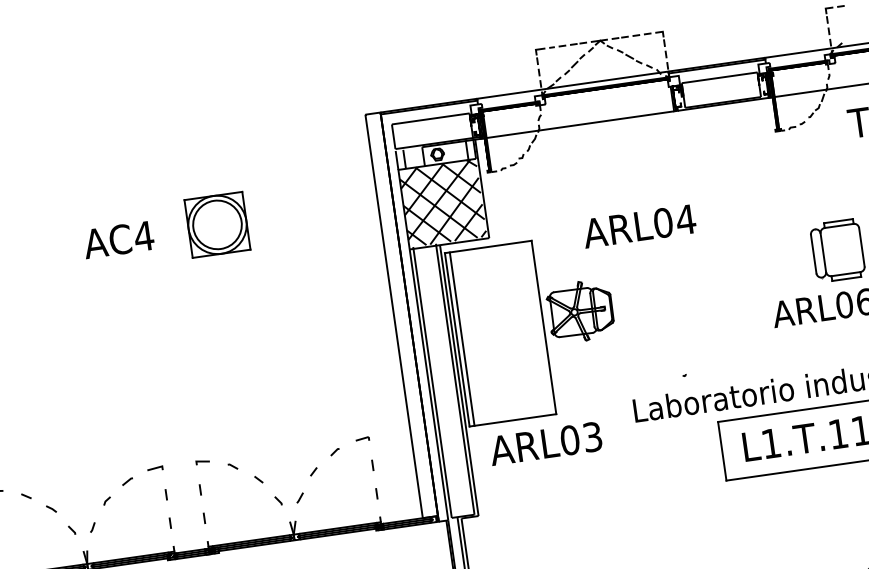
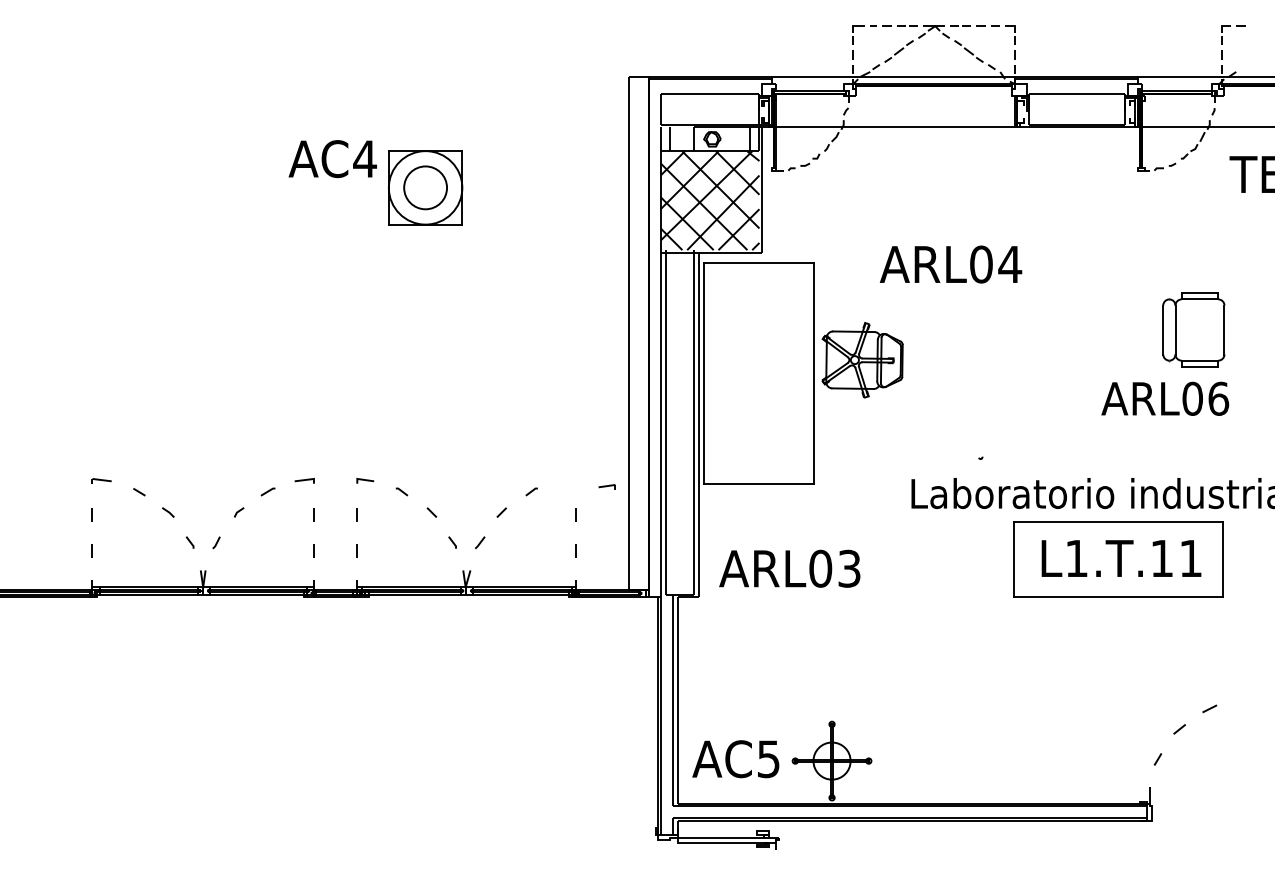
circle: (217, 224) -> (425, 187), size x0.7
text: (118, 240) -> (332, 159), moved
line: (462, 339) -> (710, 373), removed
part: (361, 439) -> (606, 486), moved
text: (545, 443) -> (789, 568), moved

